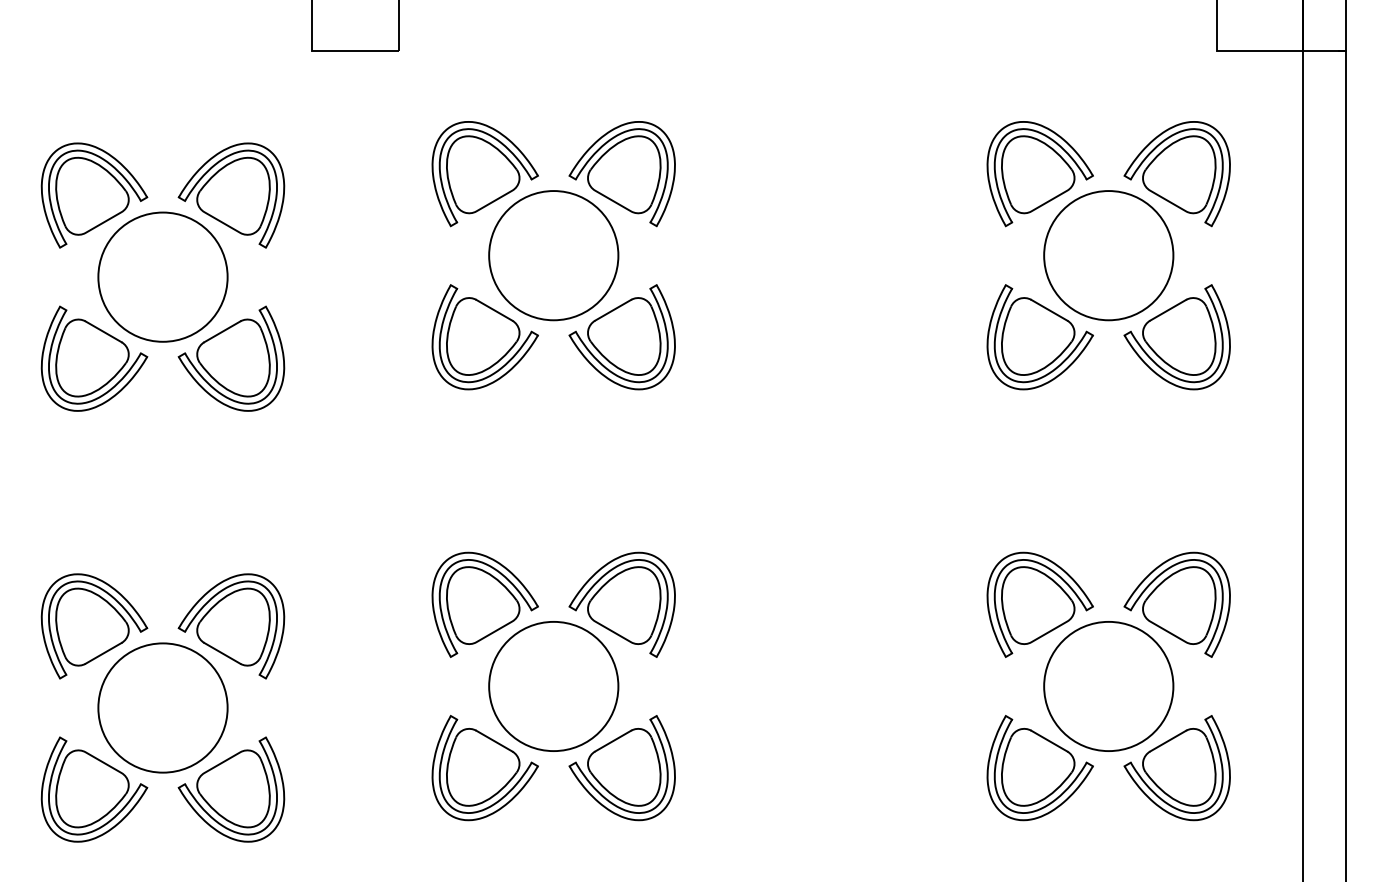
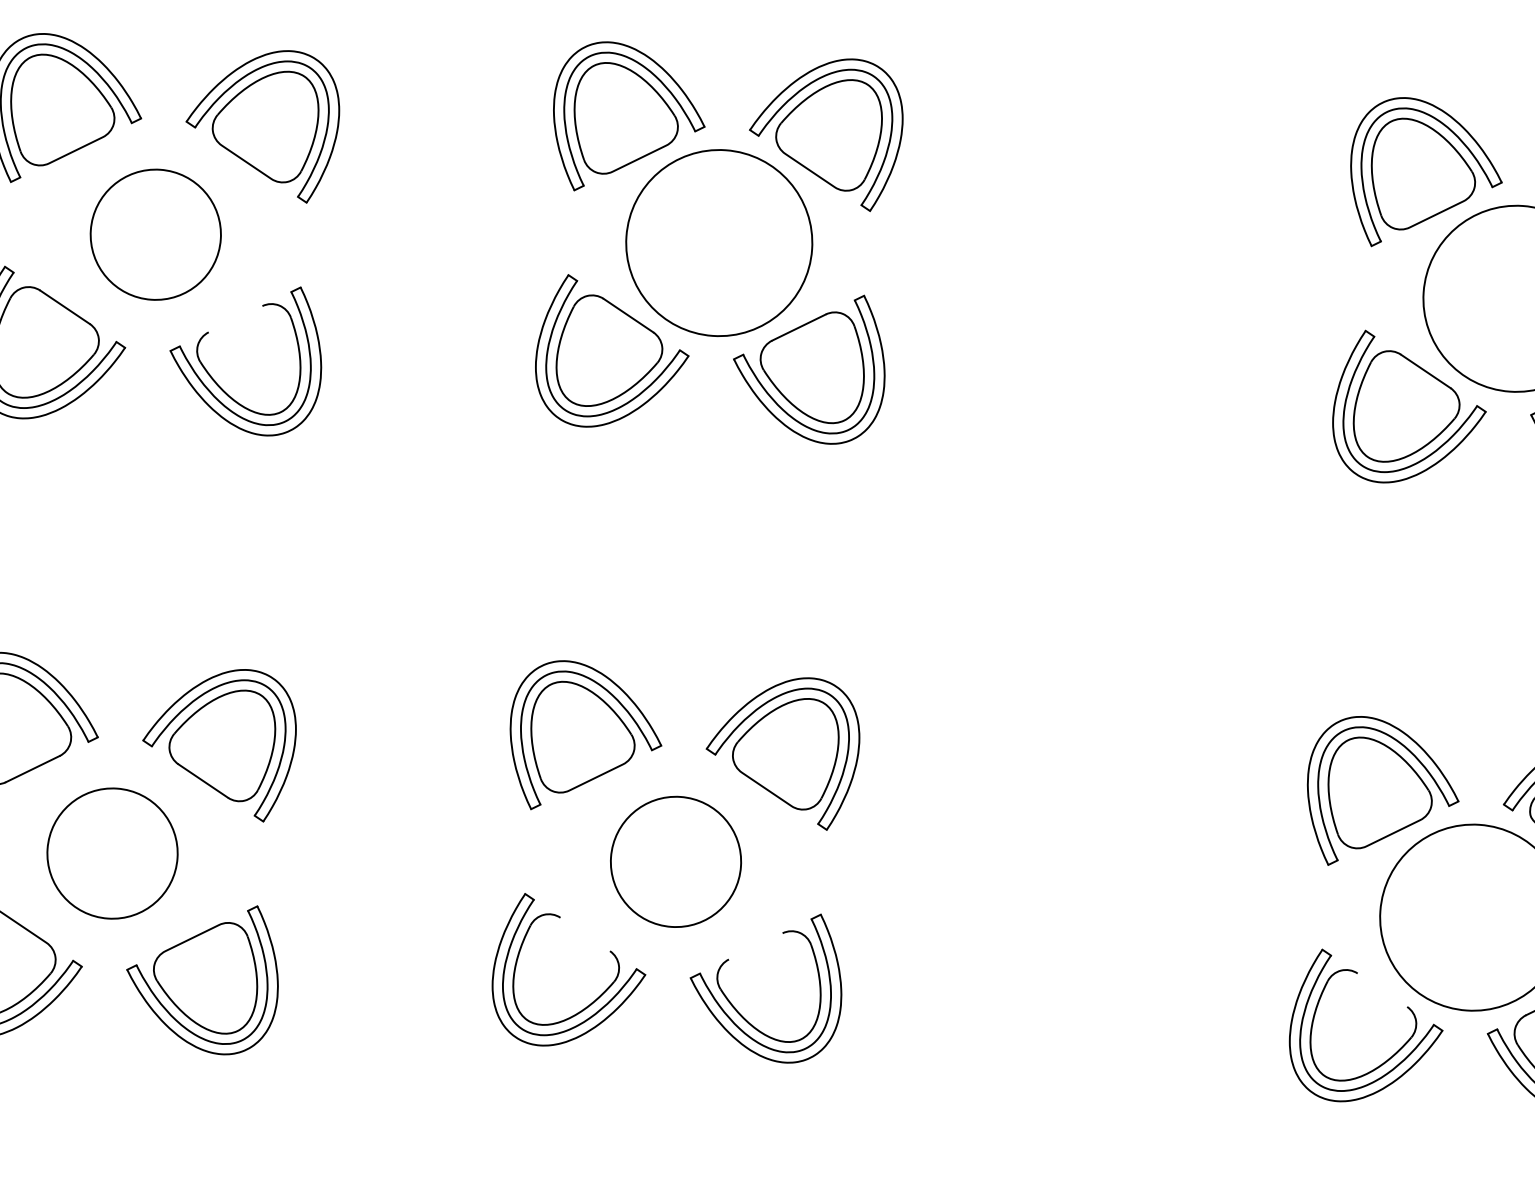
circle: (162, 276) -> (155, 233), size x0.7
line: (222, 331) -> (235, 318), removed
circle: (553, 686) -> (675, 861), size x0.7
circle: (162, 707) -> (111, 852), size x0.7
line: (494, 740) -> (585, 933), removed
line: (613, 740) -> (756, 945), removed
line: (1049, 740) -> (1382, 989), removed

